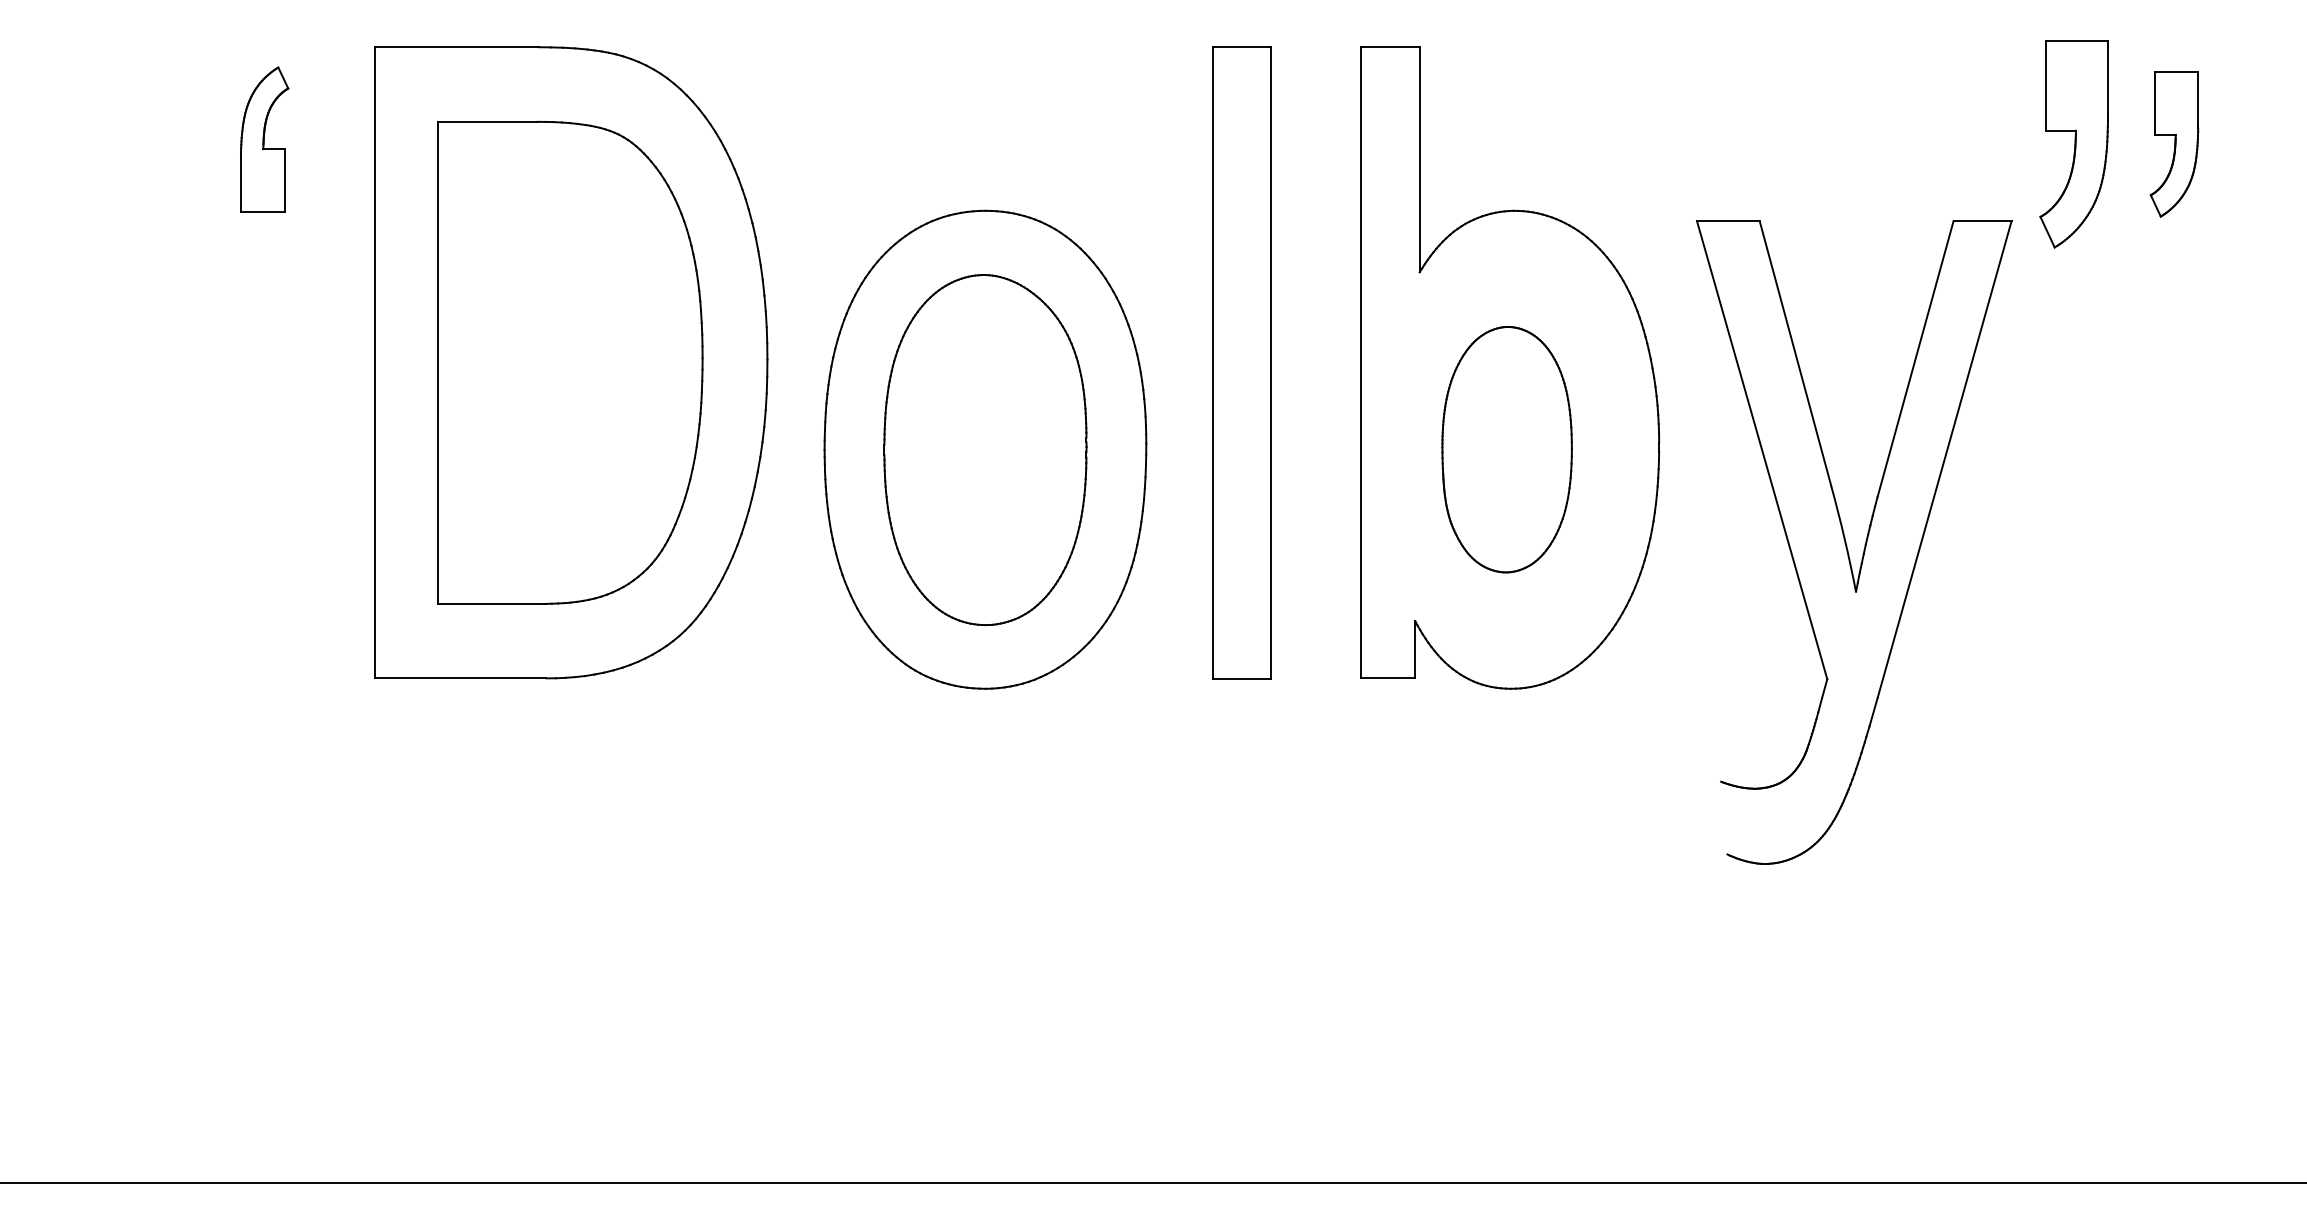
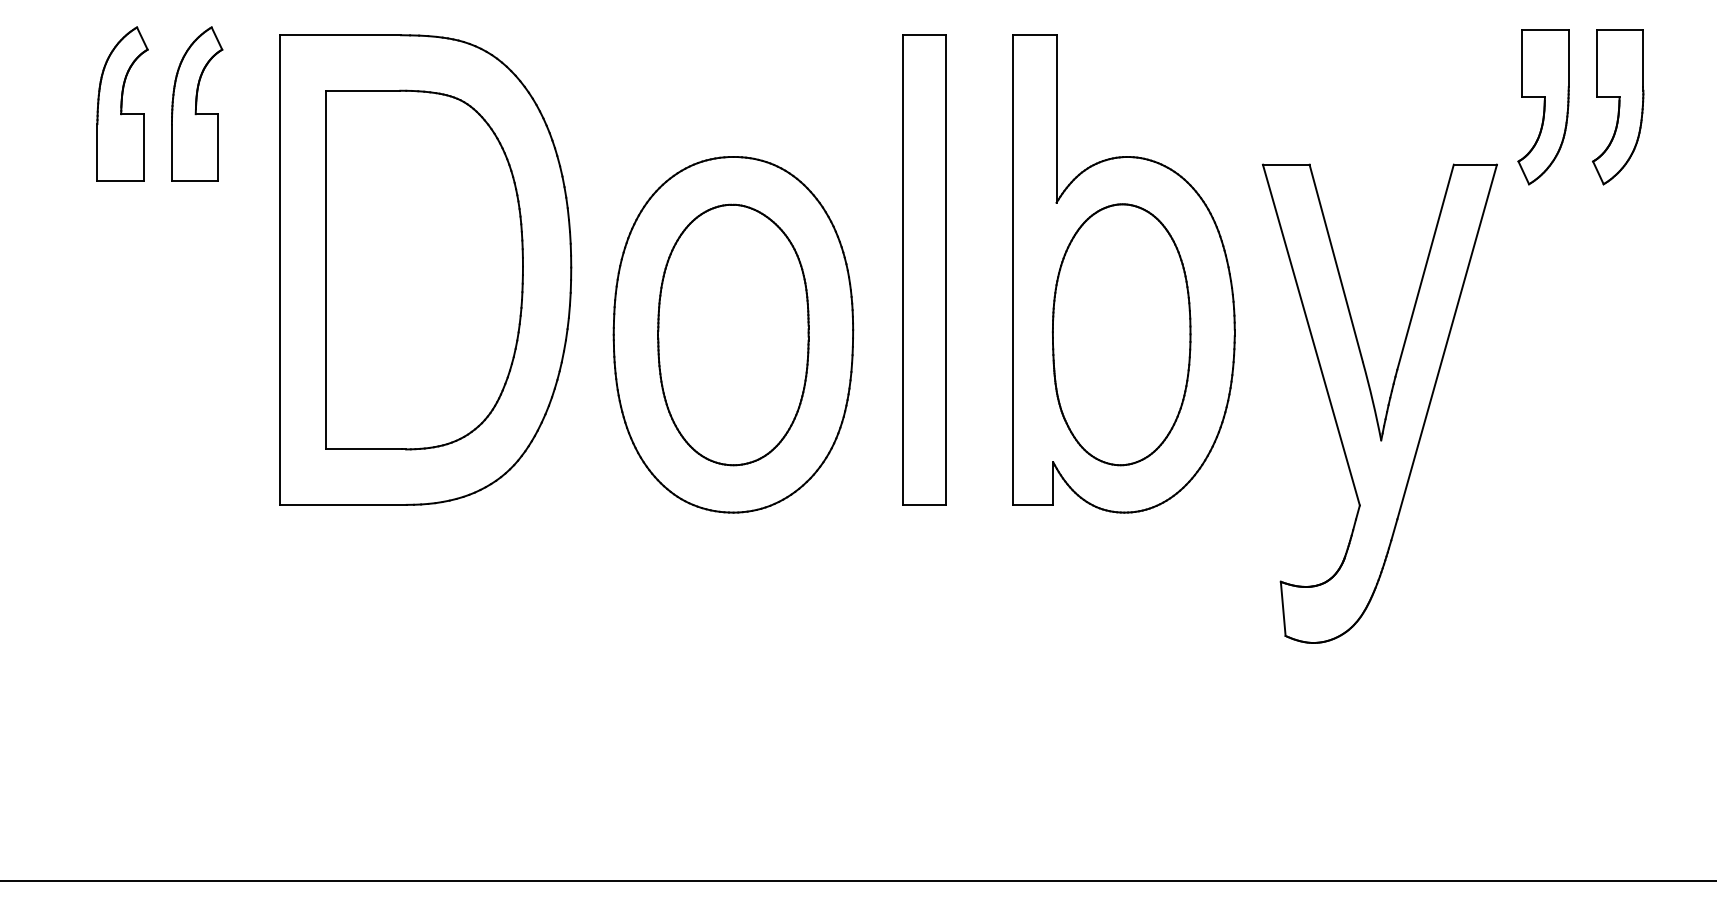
part: (164, 139) -> (122, 103), added
part: (264, 139) -> (196, 103), size x1.43
part: (2174, 144) -> (1618, 107), size x1.43
part: (1506, 449) -> (1121, 334), size x1.43
line: (1724, 817) -> (1283, 608), added

